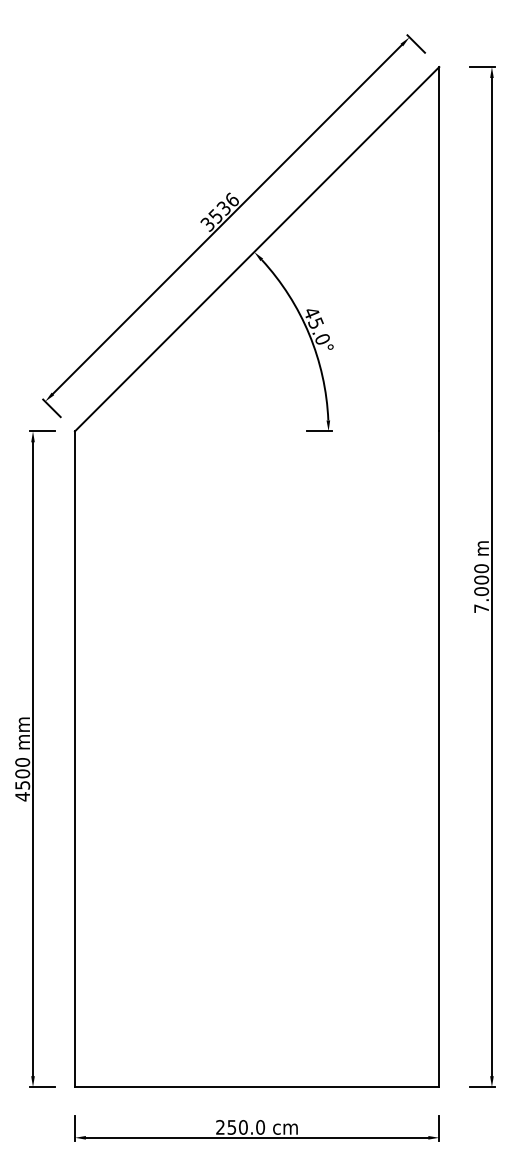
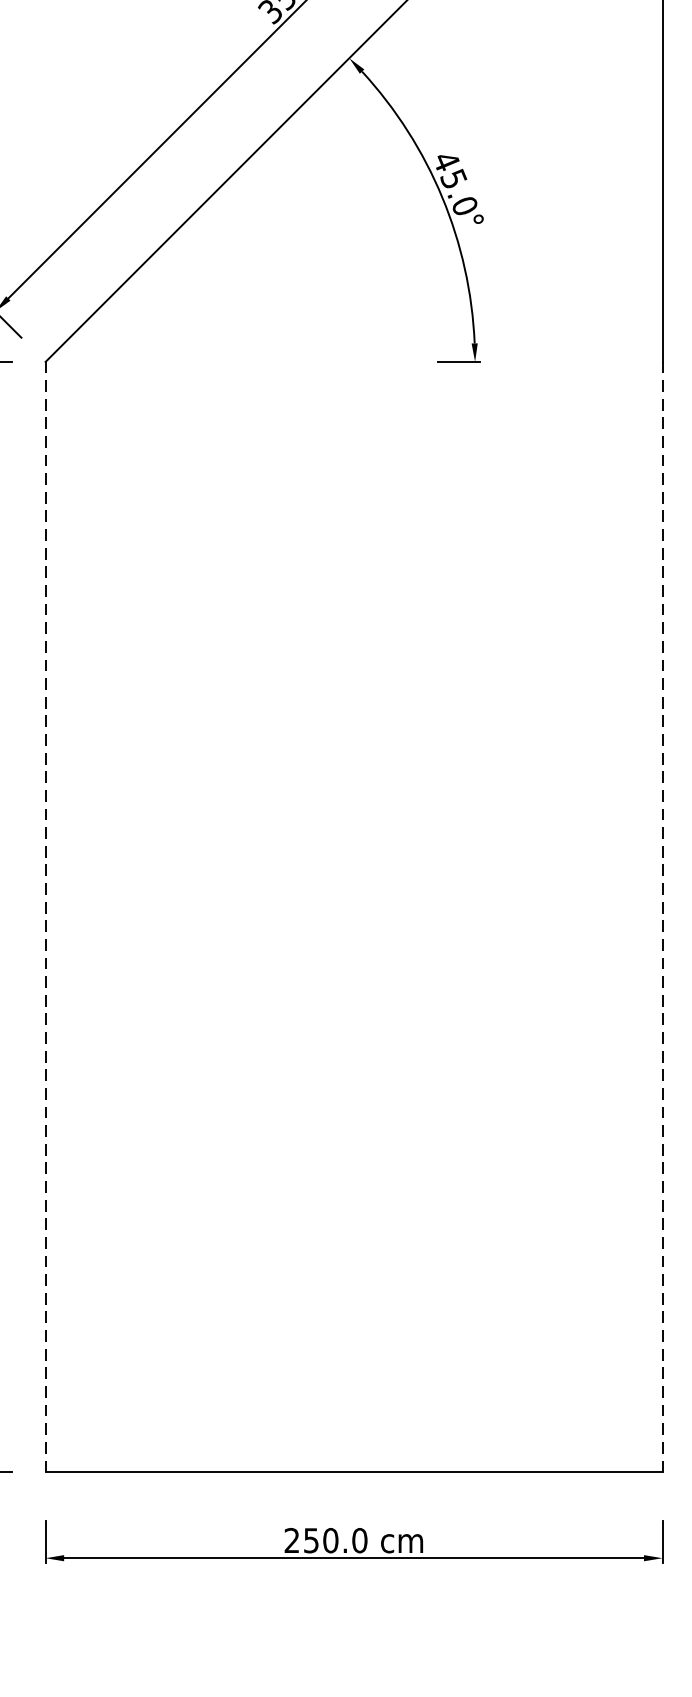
line: (74, 759) -> (44, 917), solid -> dashed
line: (439, 759) -> (662, 917), solid -> dashed

